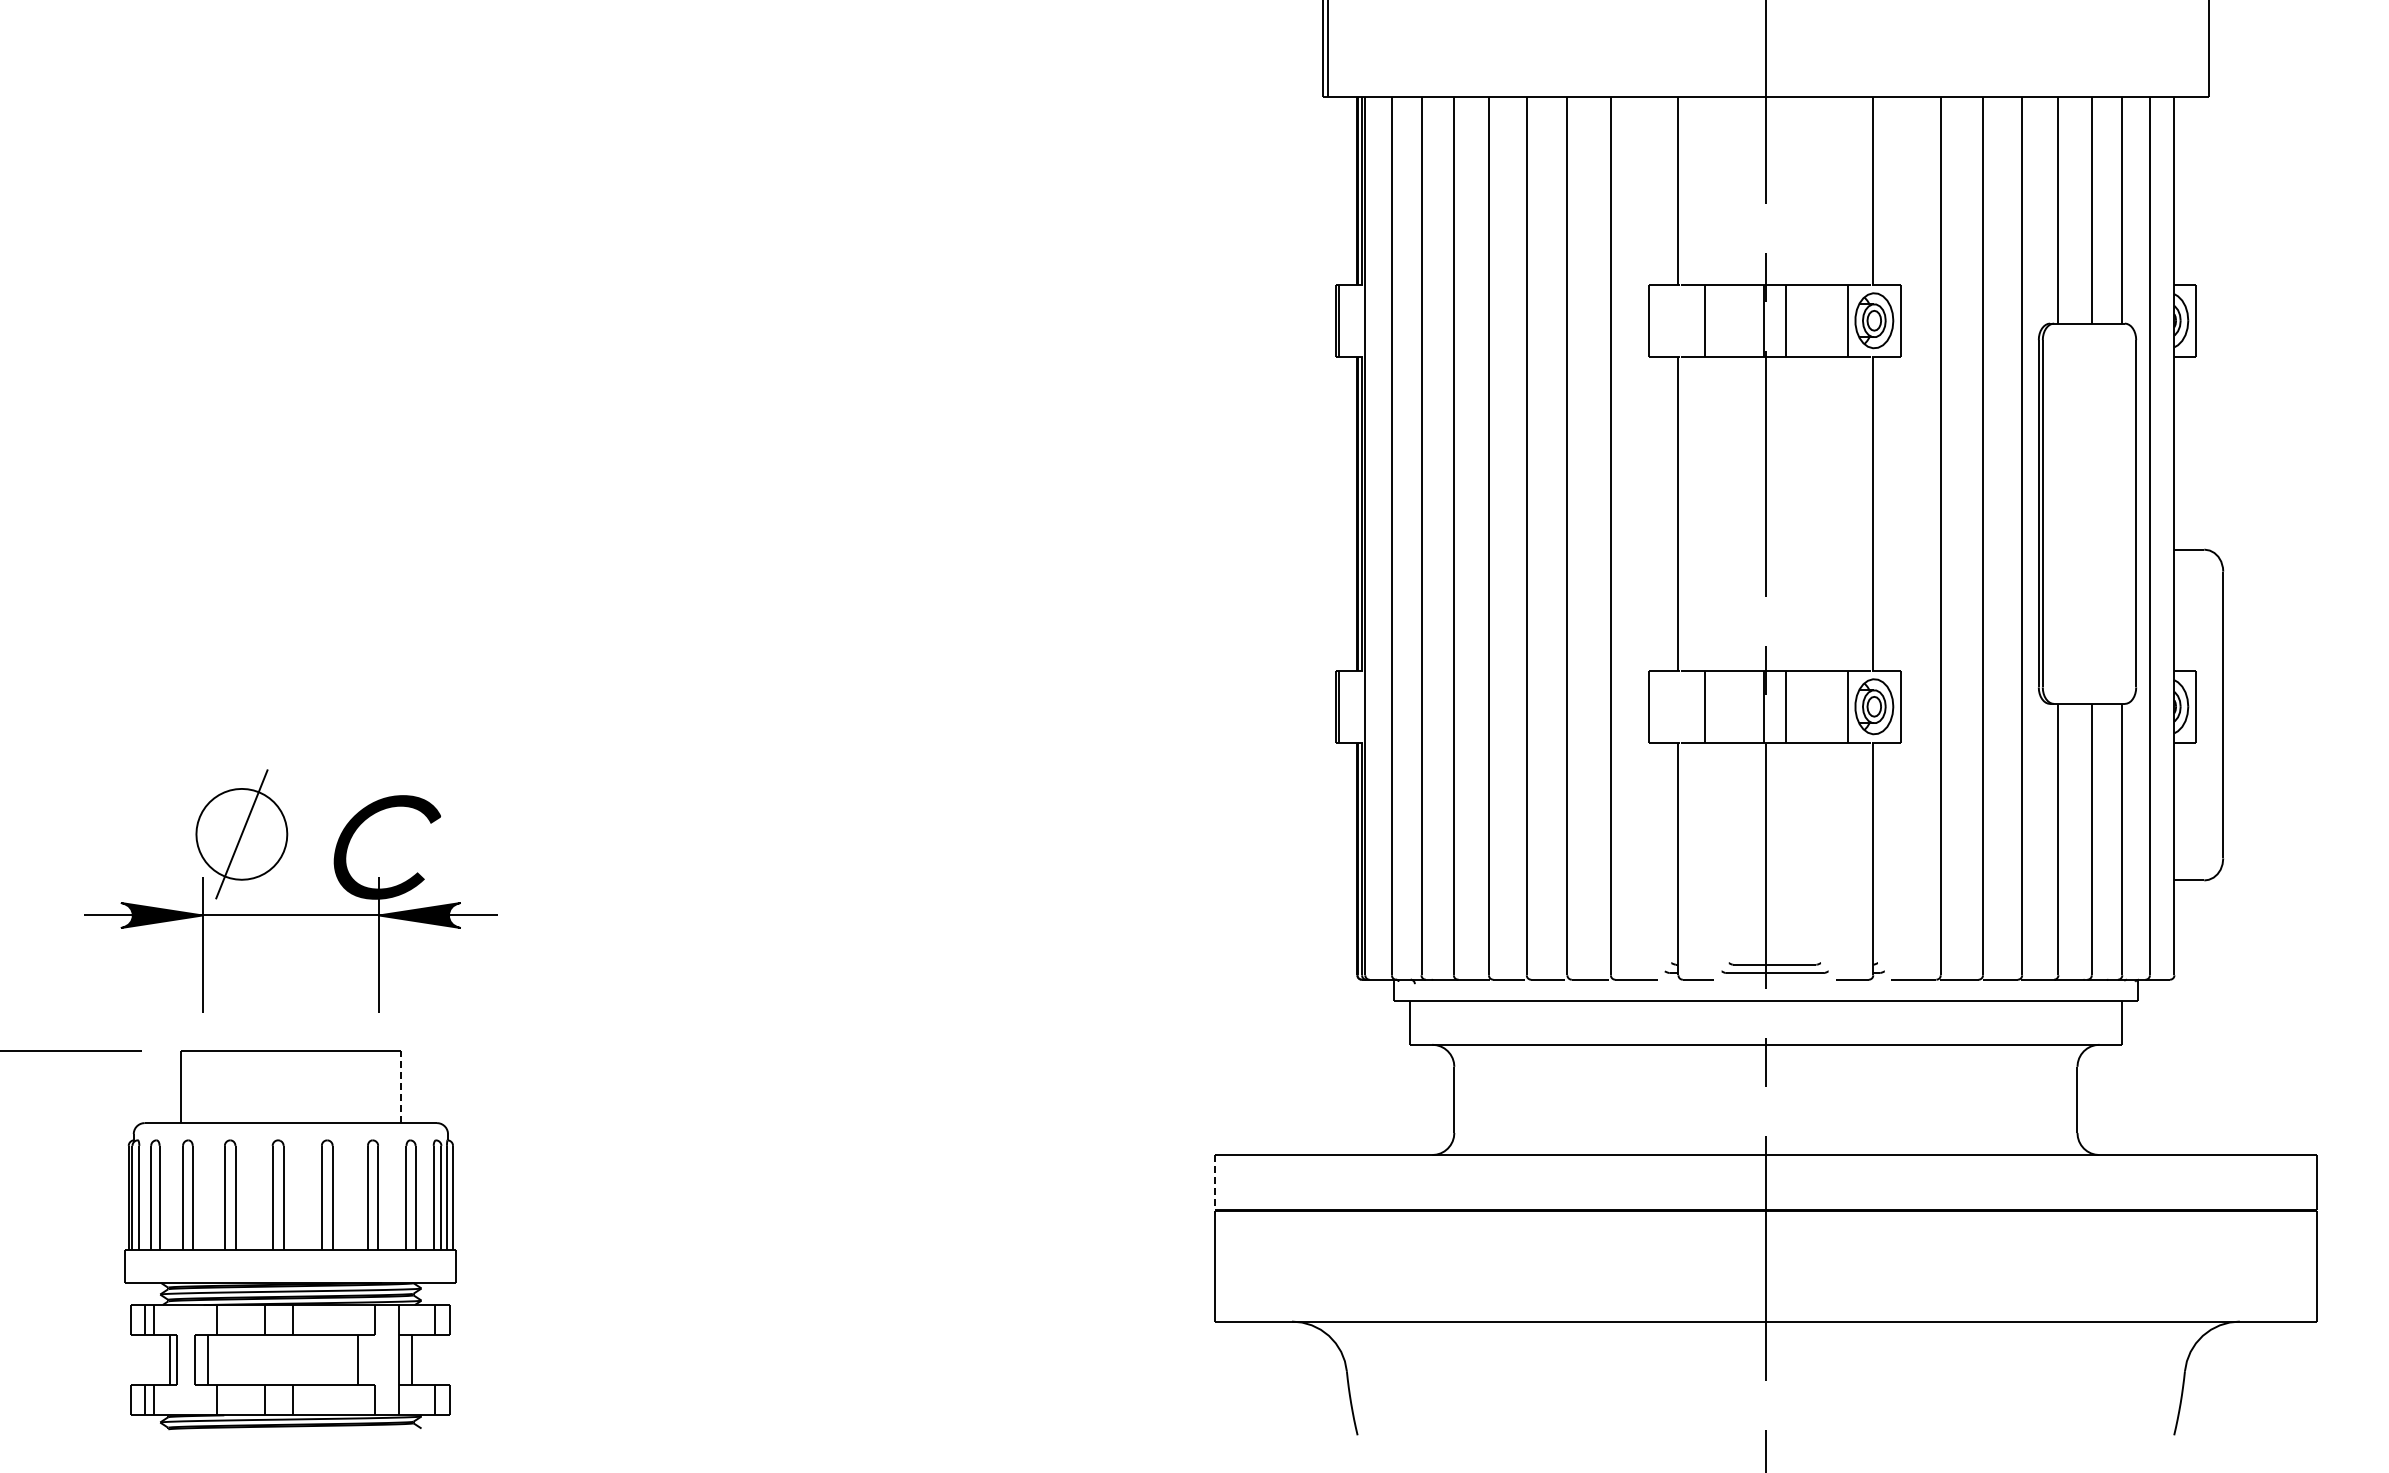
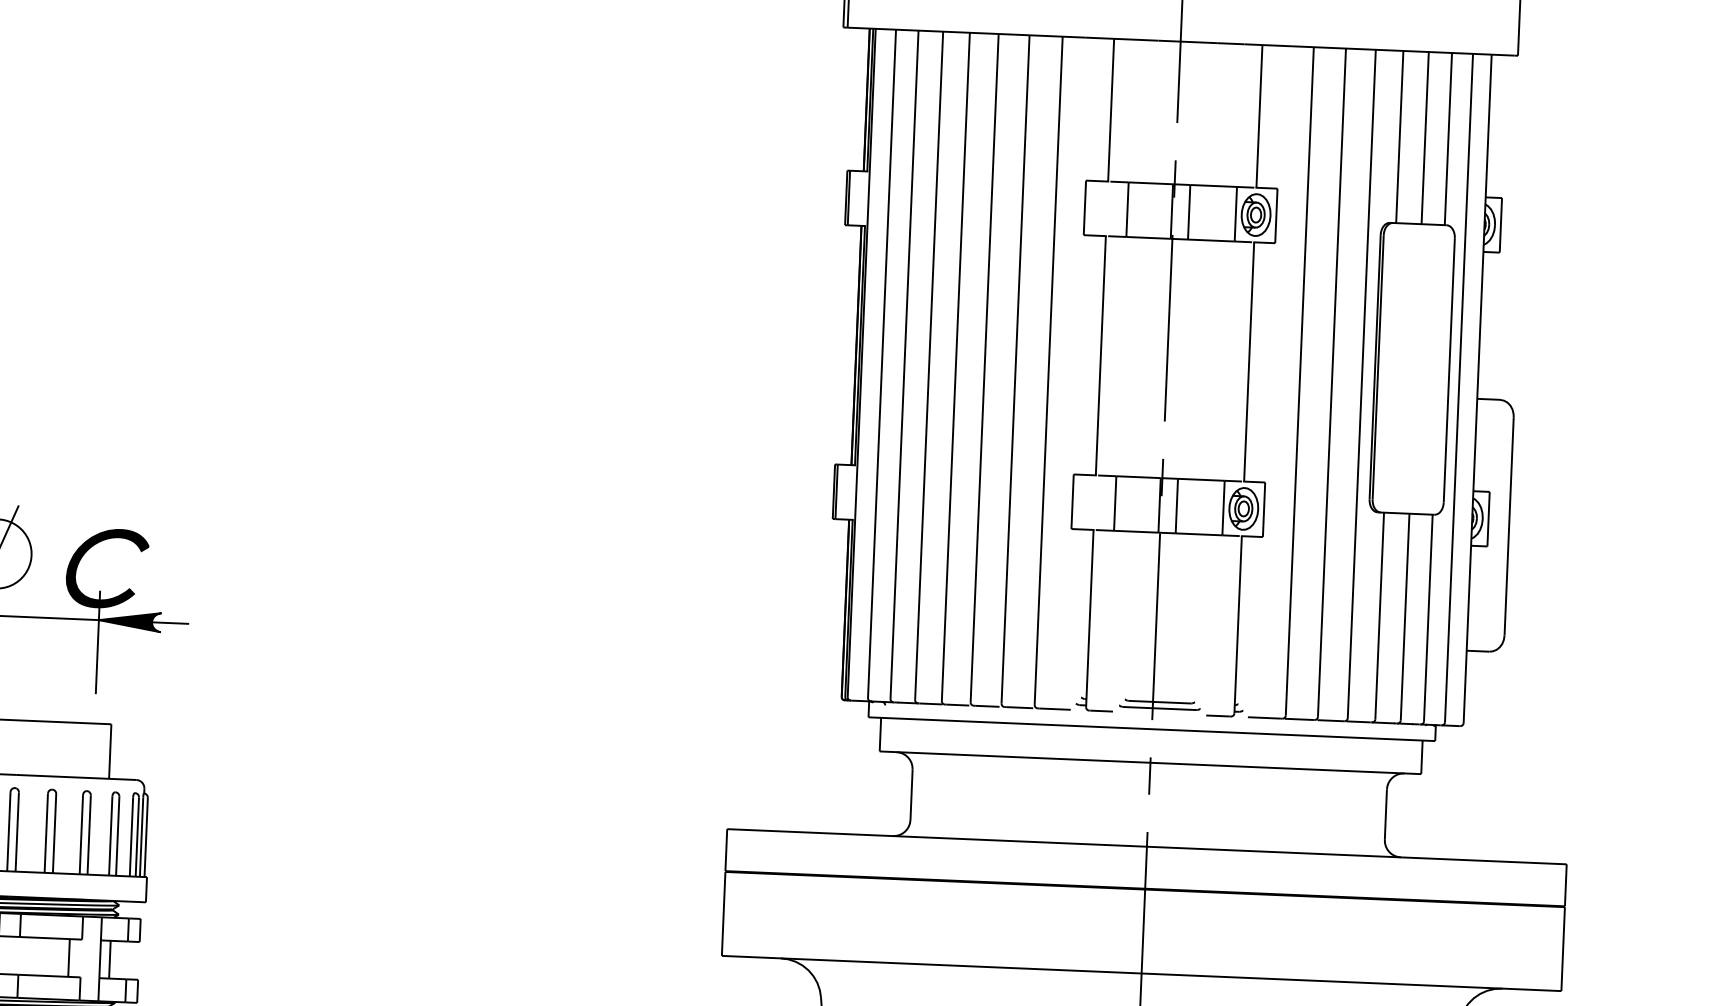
line: (401, 1087) -> (110, 751), dashed -> solid
line: (1214, 1182) -> (726, 850), dashed -> solid

